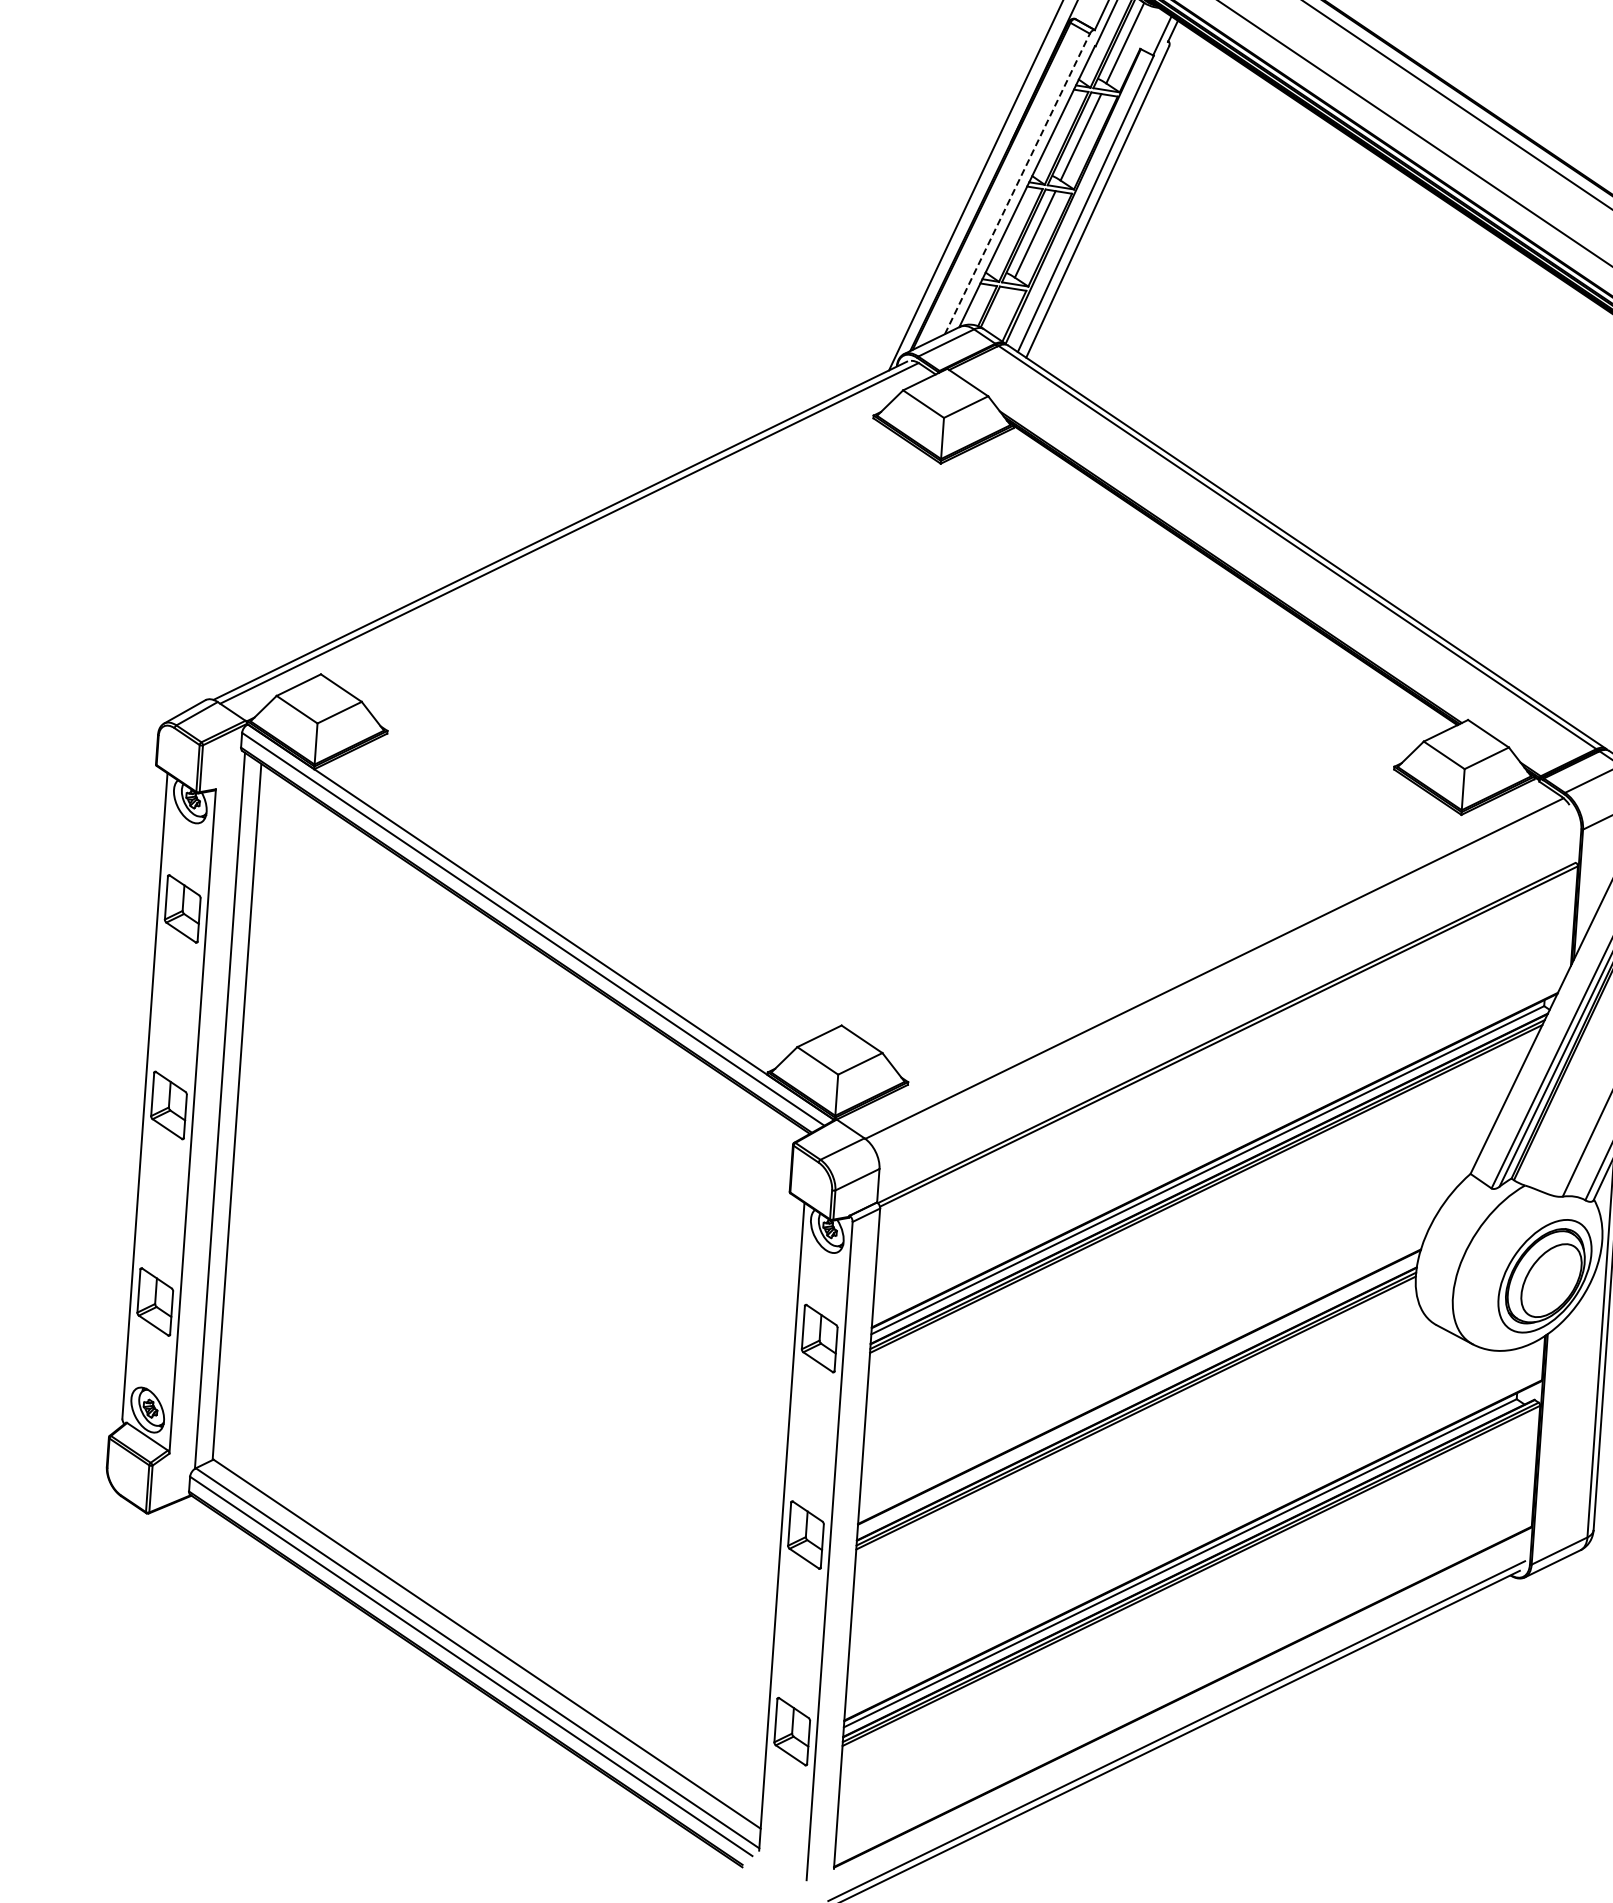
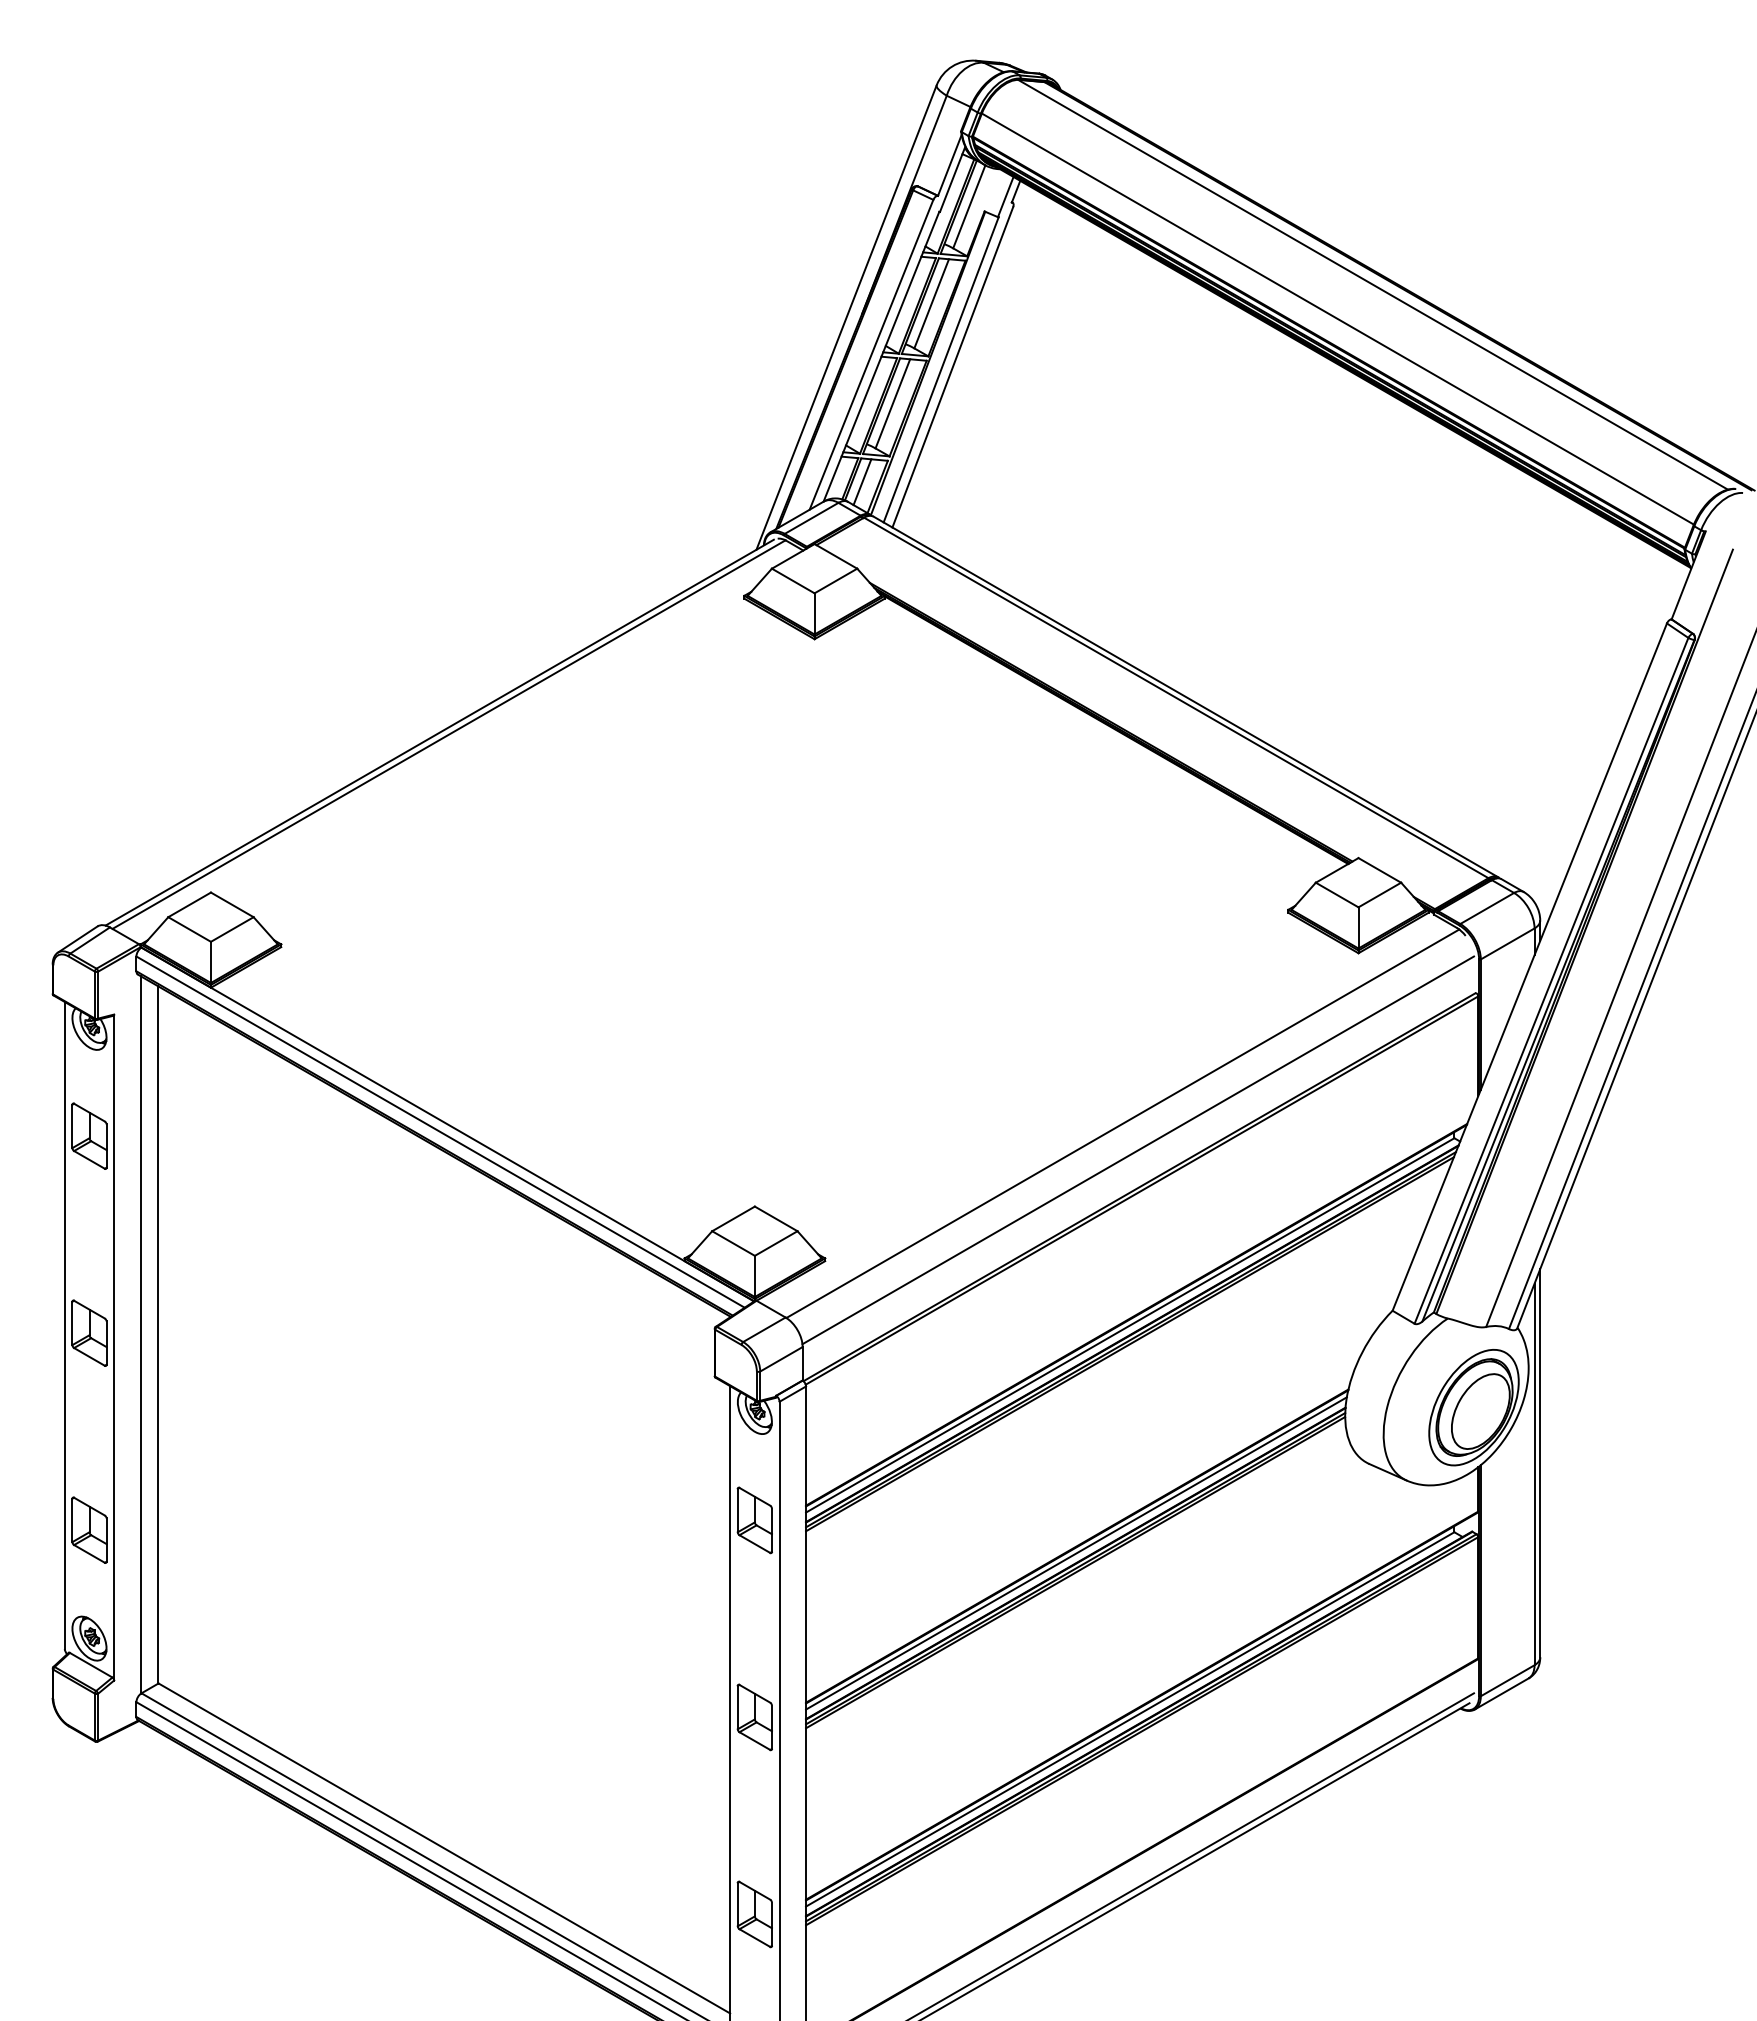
line: (1017, 183) -> (871, 354), dashed -> solid
line: (999, 310) -> (862, 482), added
line: (1228, 996) -> (1138, 1150), added
line: (1138, 1394) -> (1076, 1553), added

